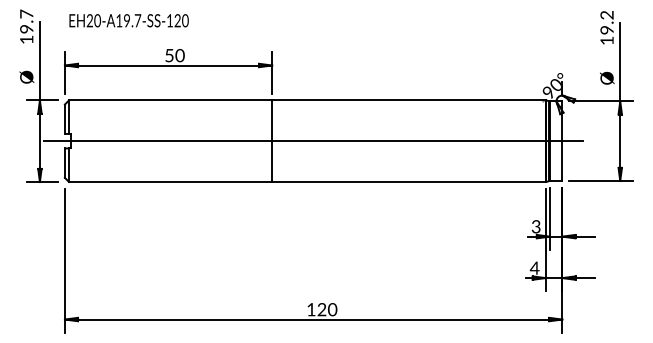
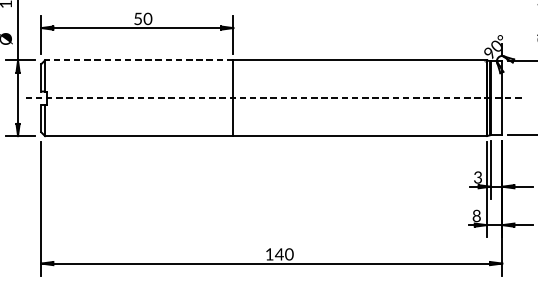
line: (170, 100) -> (139, 60), solid -> dashed
line: (313, 141) -> (271, 98), solid -> dashed
text: (534, 267) -> (476, 215), 4 -> 8
text: (321, 309) -> (279, 254), 120 -> 140

